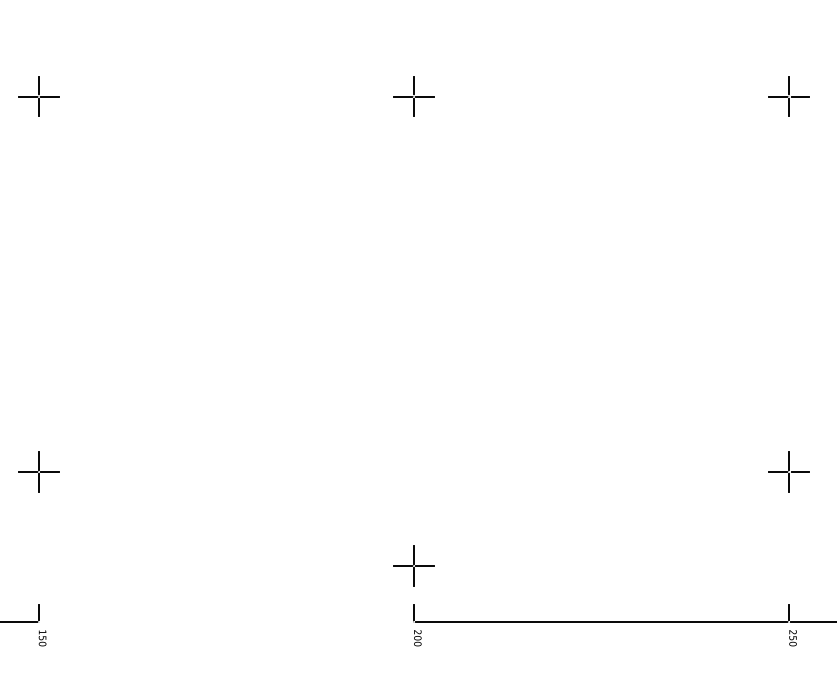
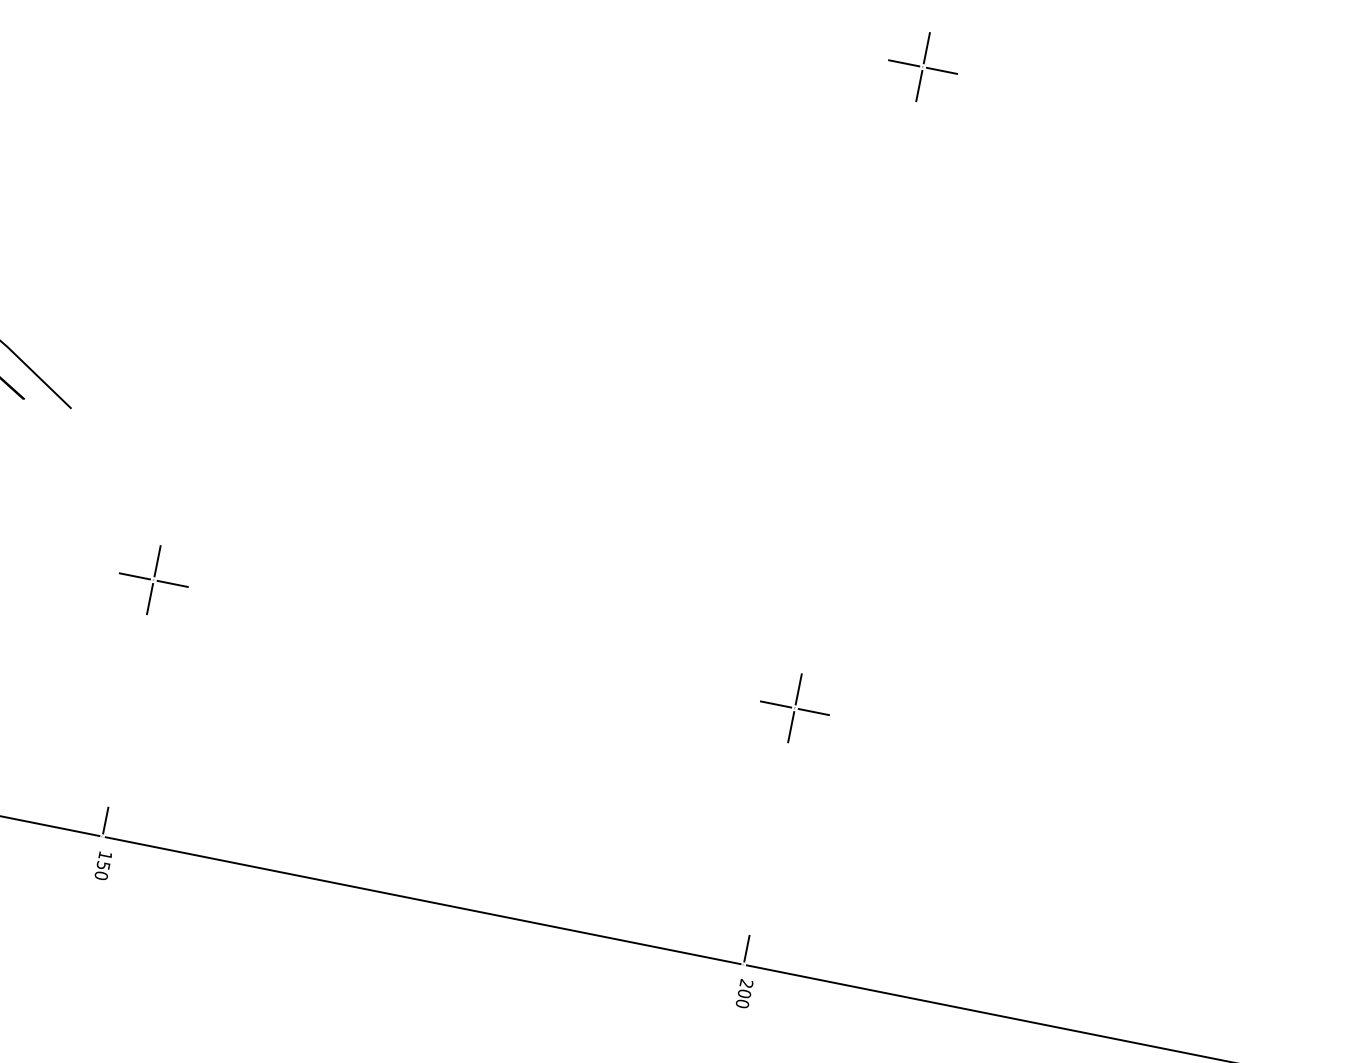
part: (413, 565) -> (794, 707), moved
line: (226, 621) -> (423, 900), added

